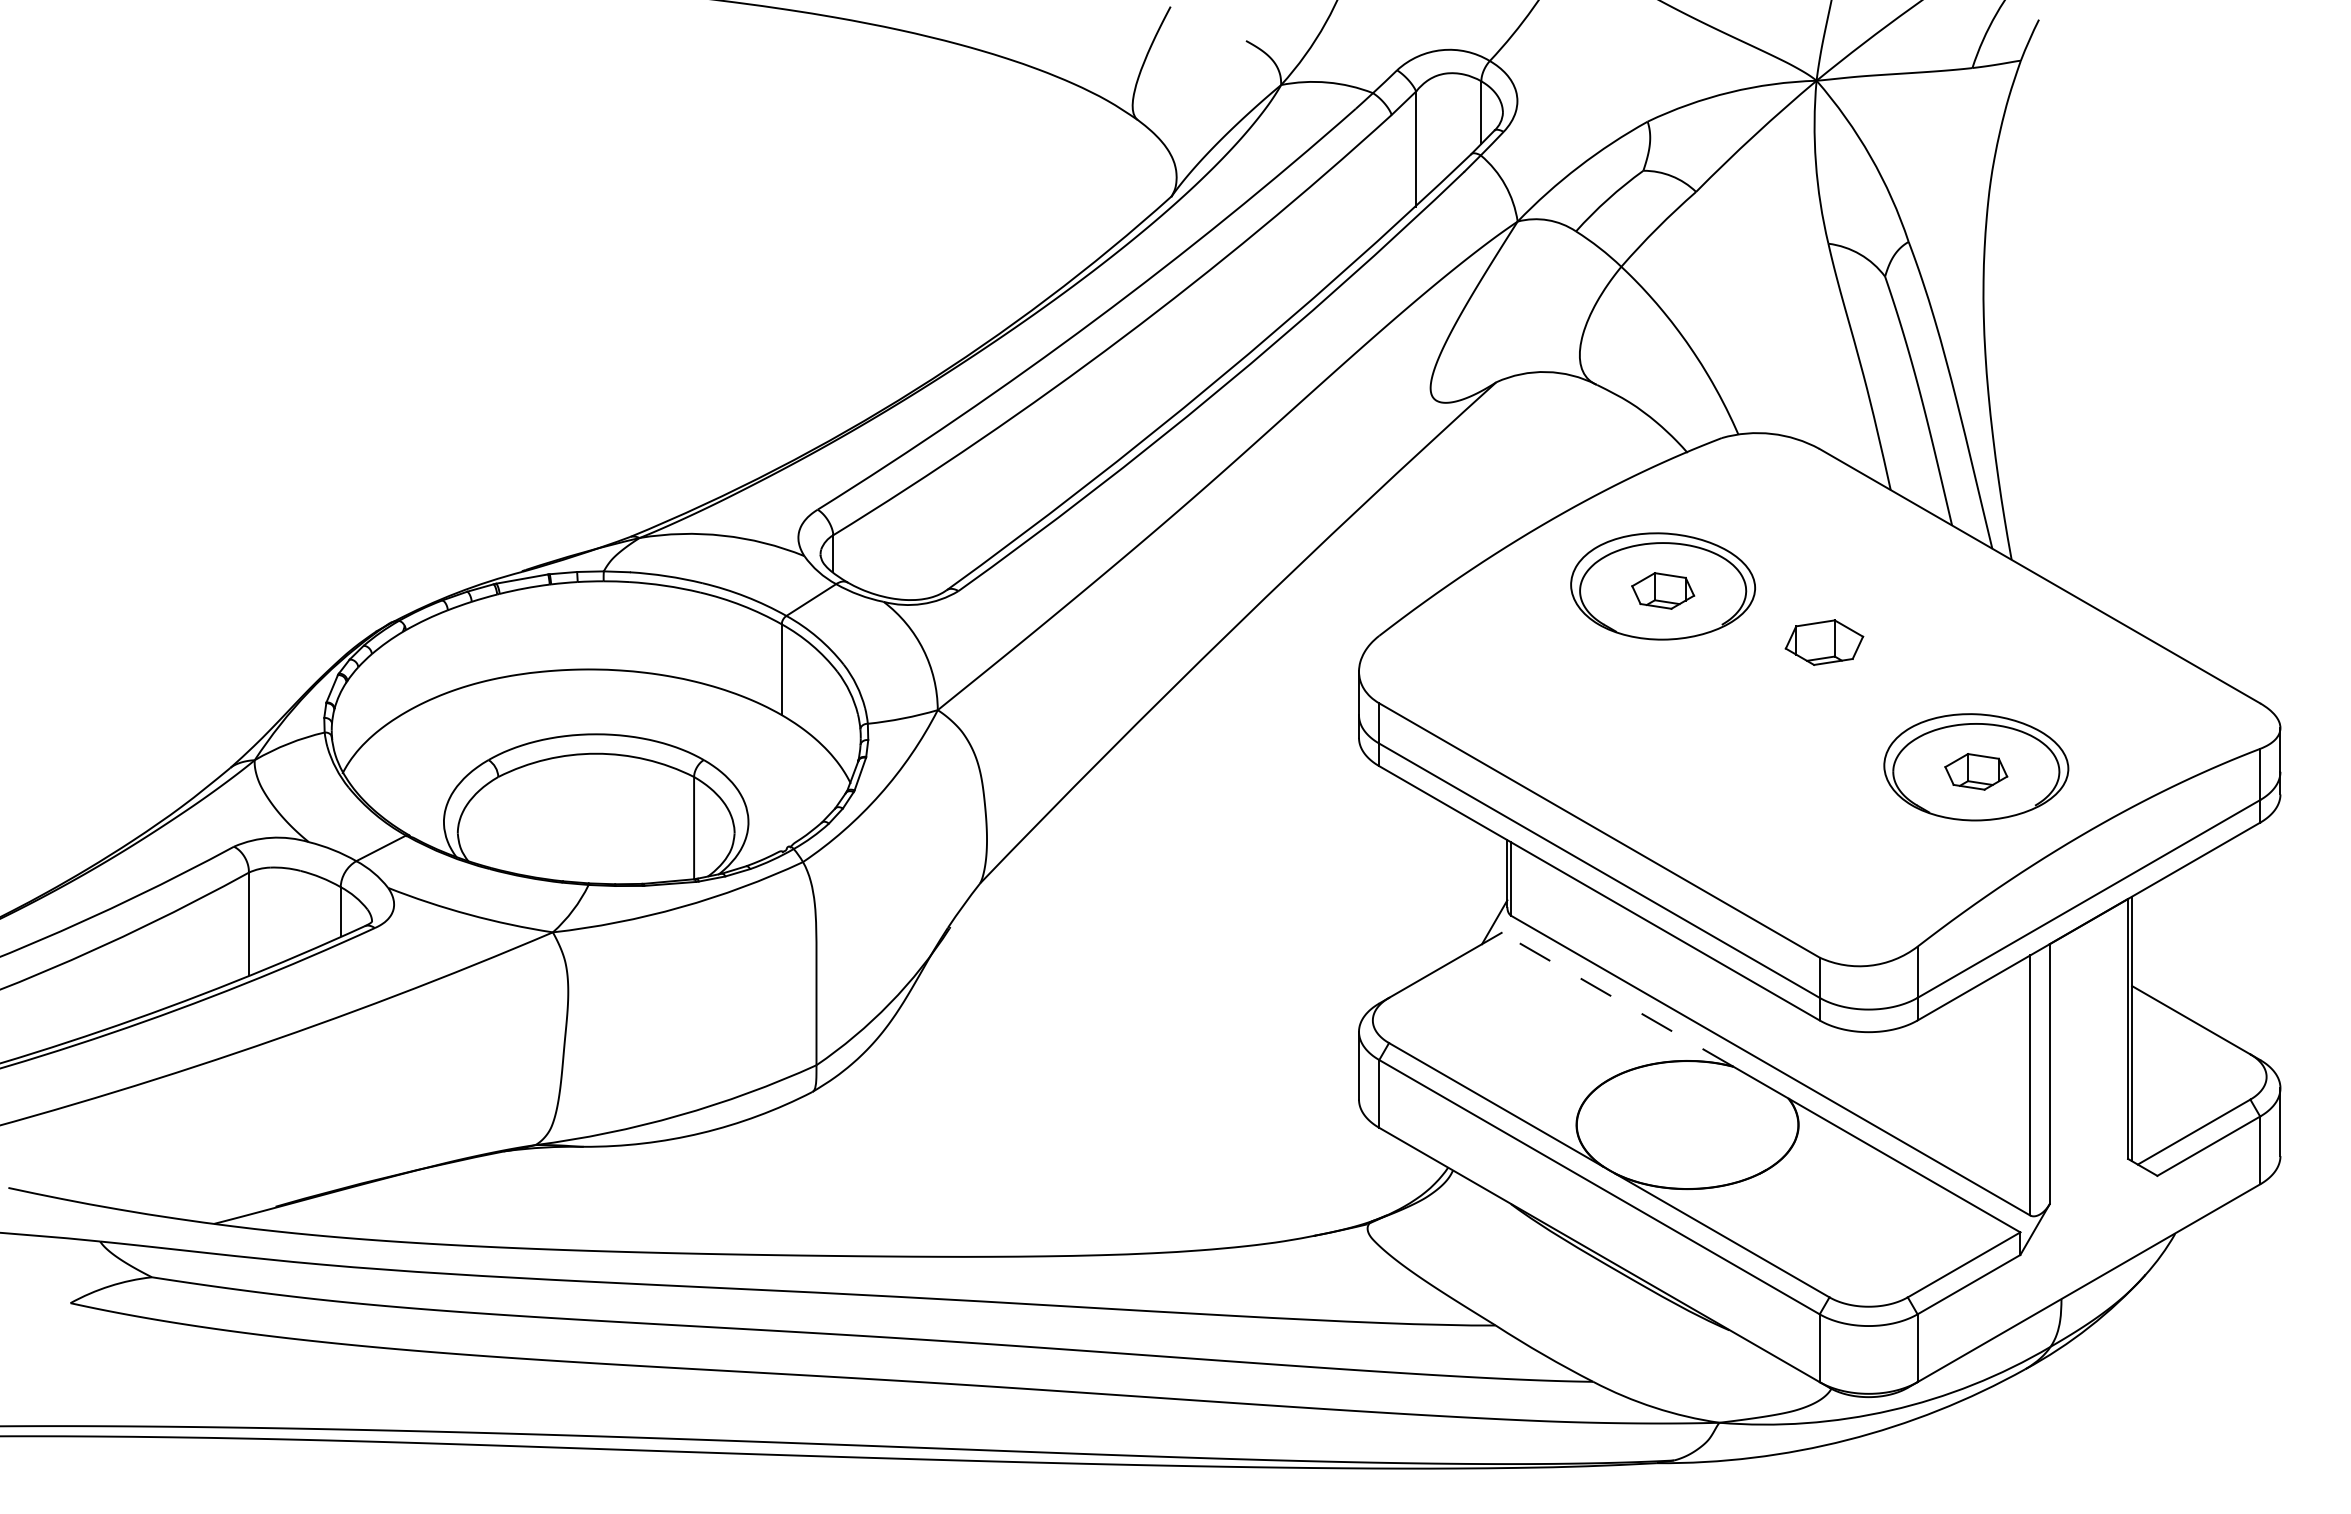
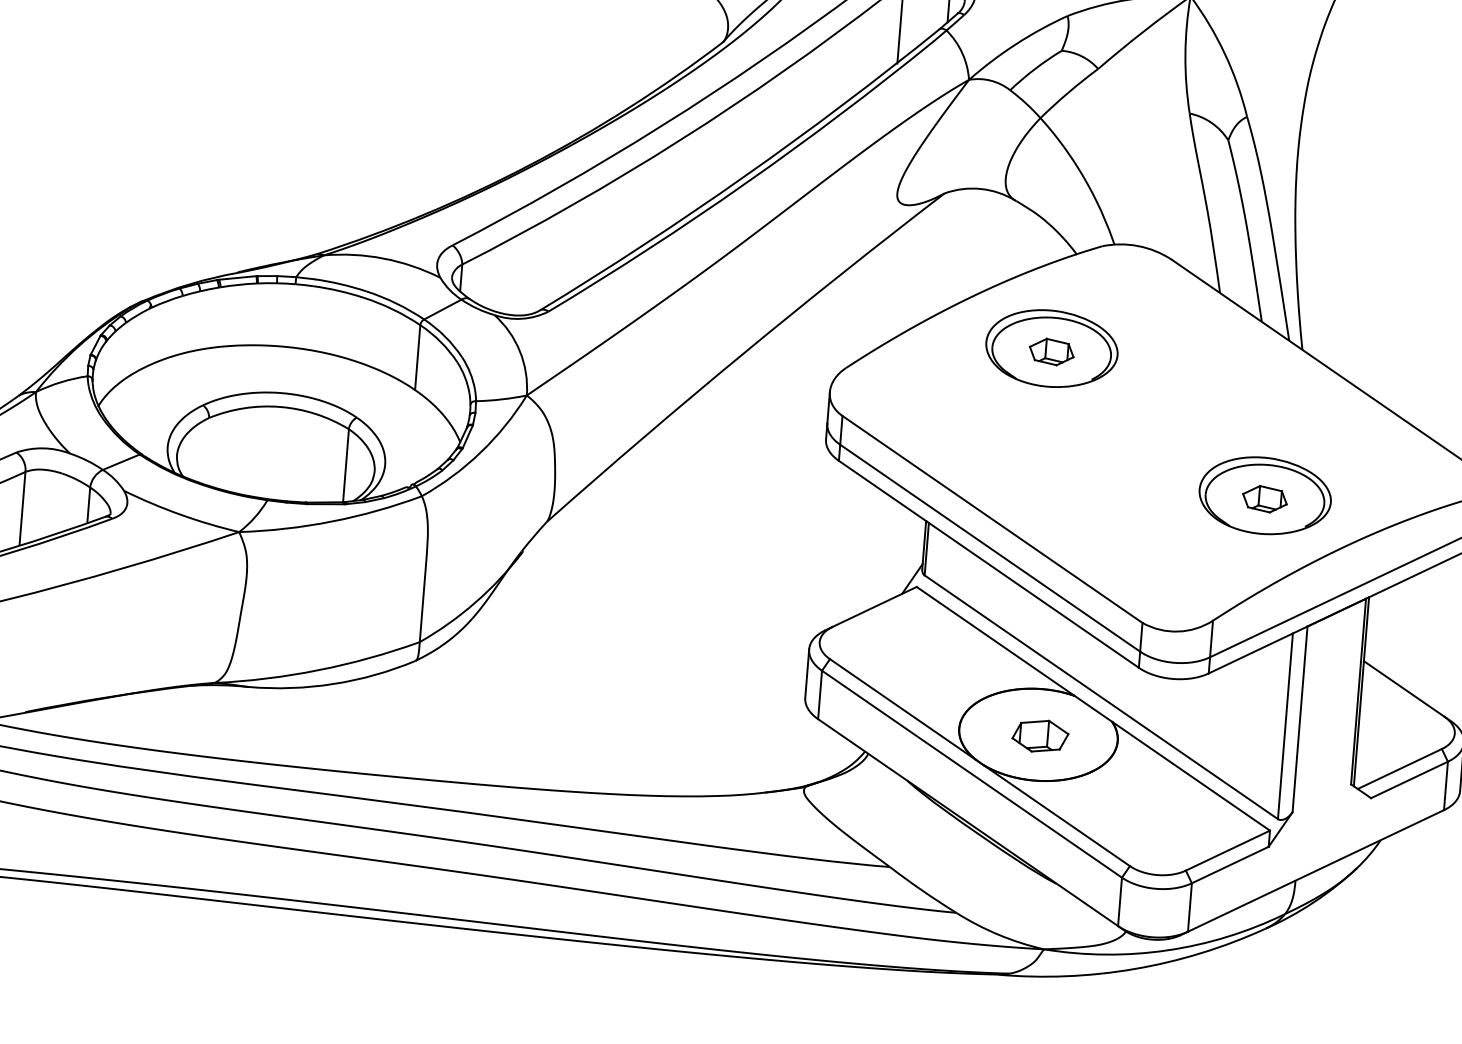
part: (1824, 642) -> (1040, 736), moved
line: (1617, 999) -> (995, 641), dashed -> solid

